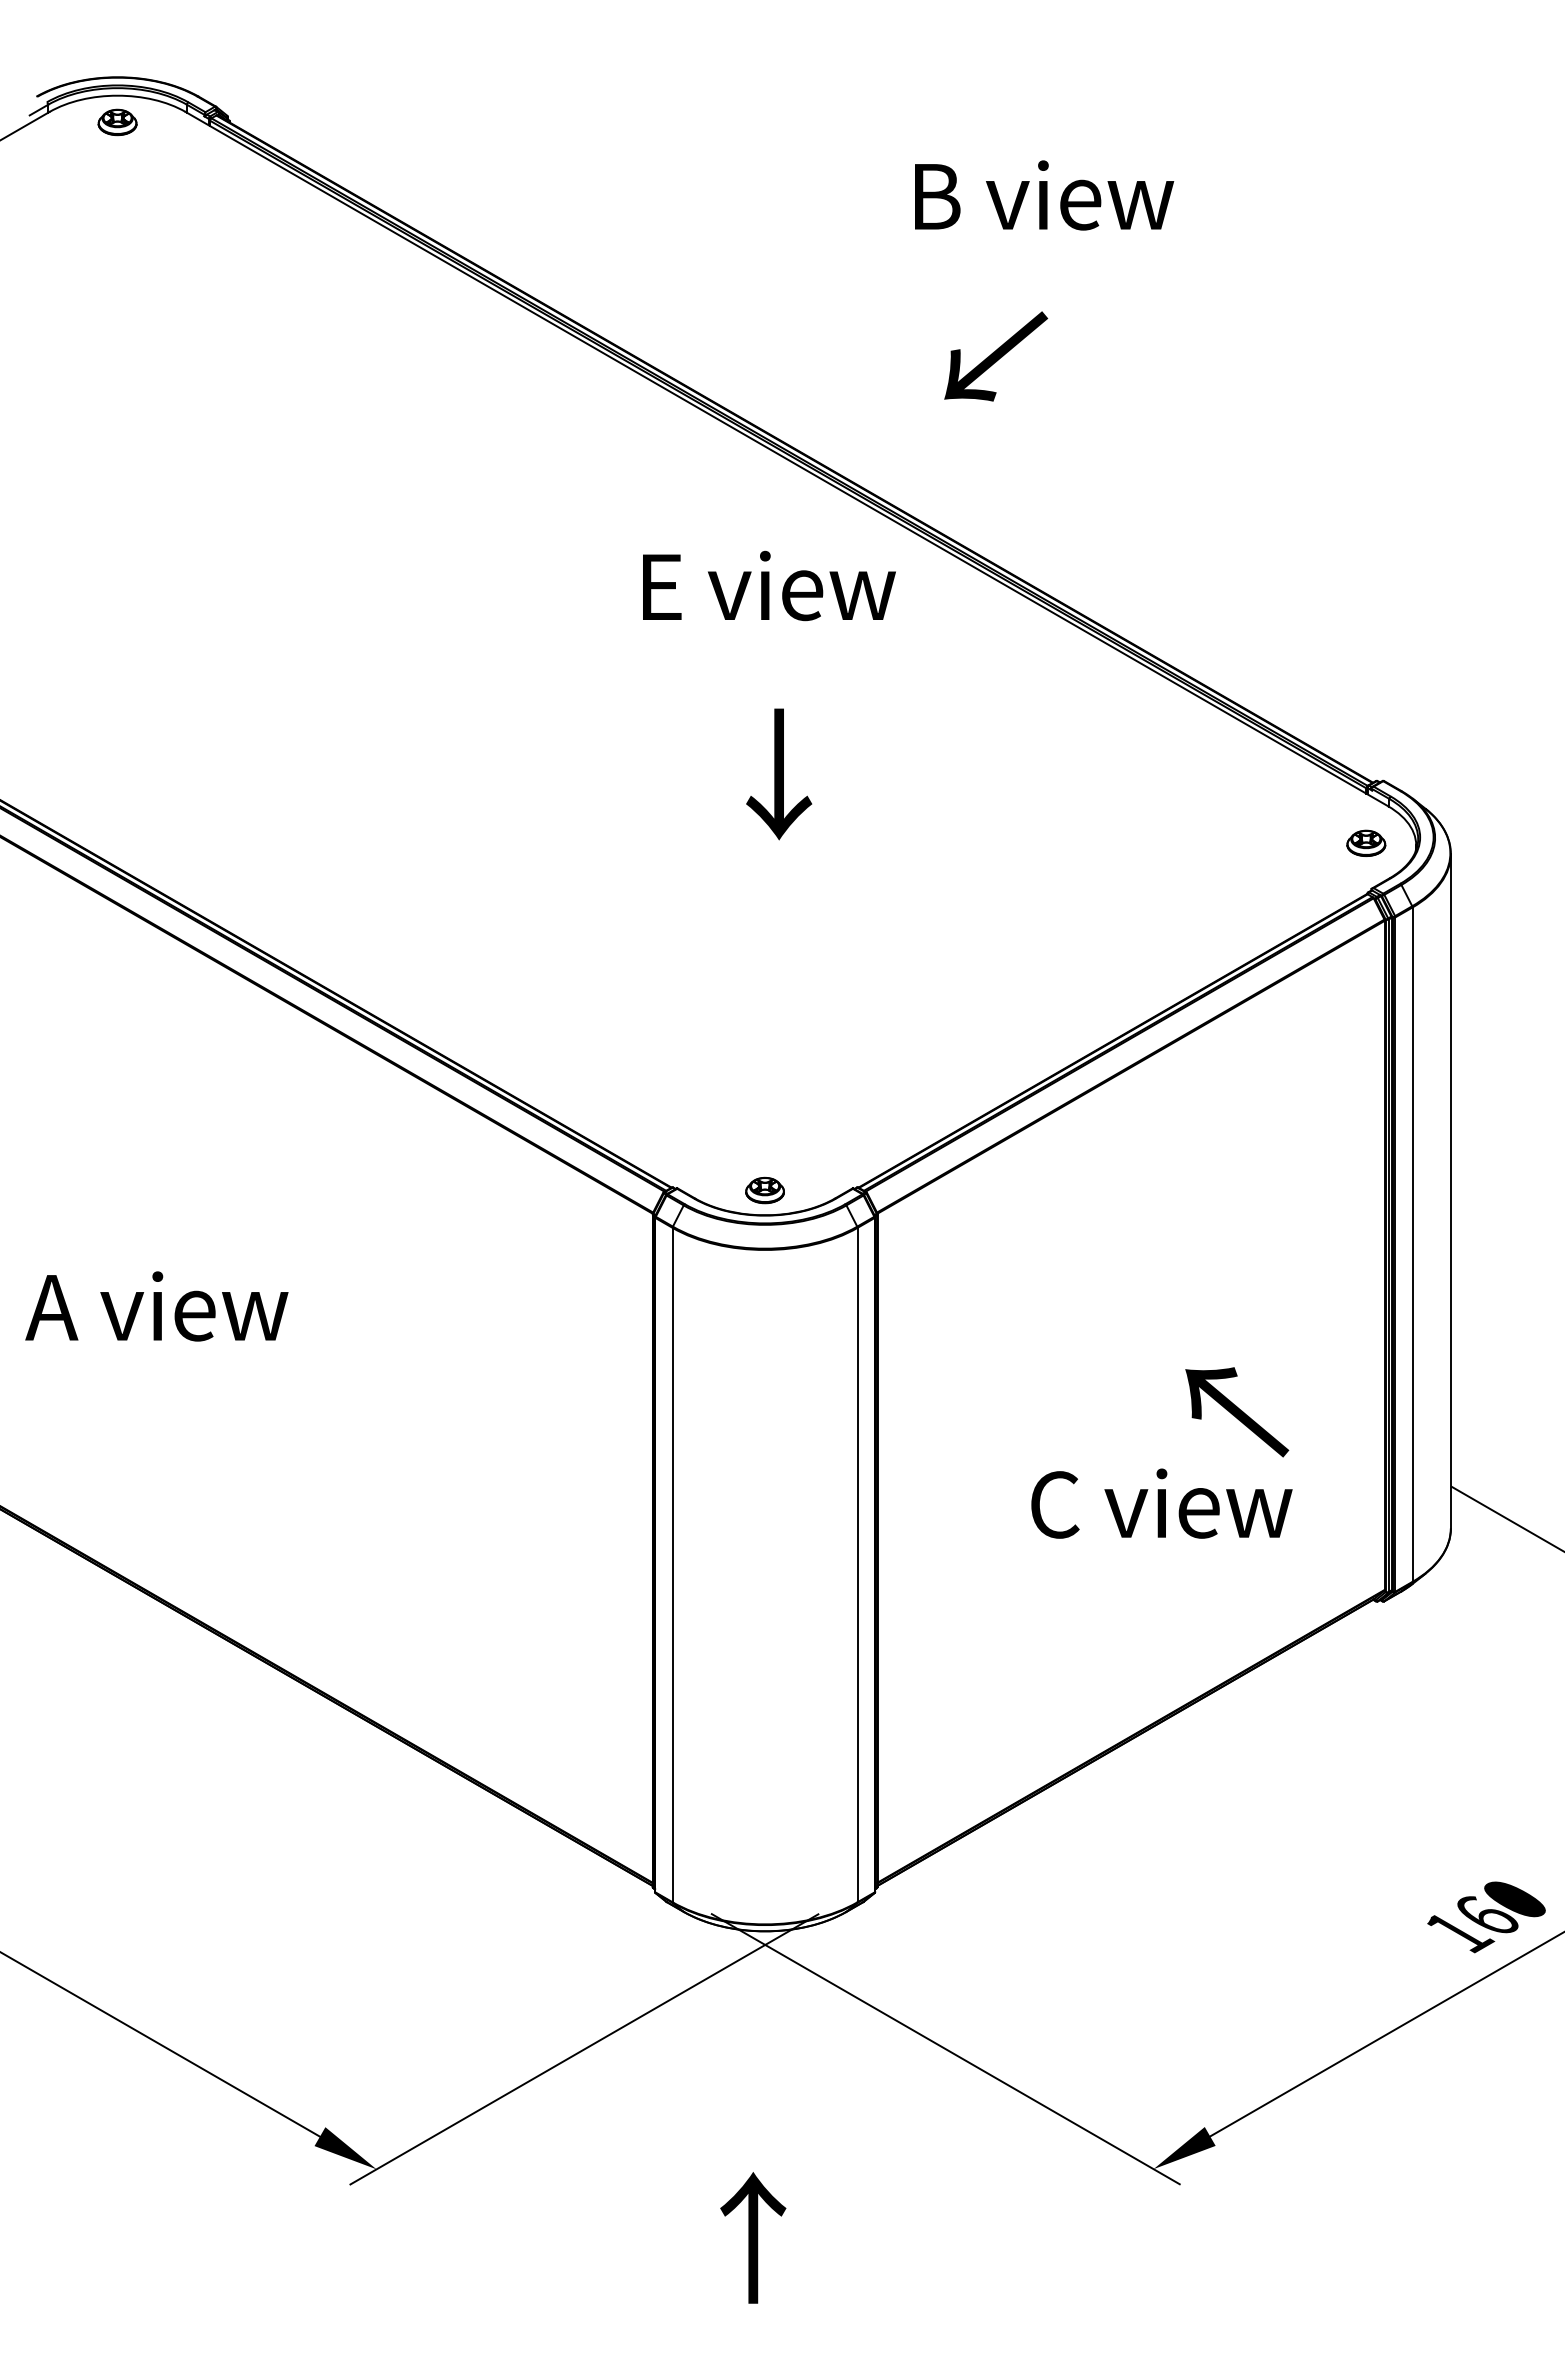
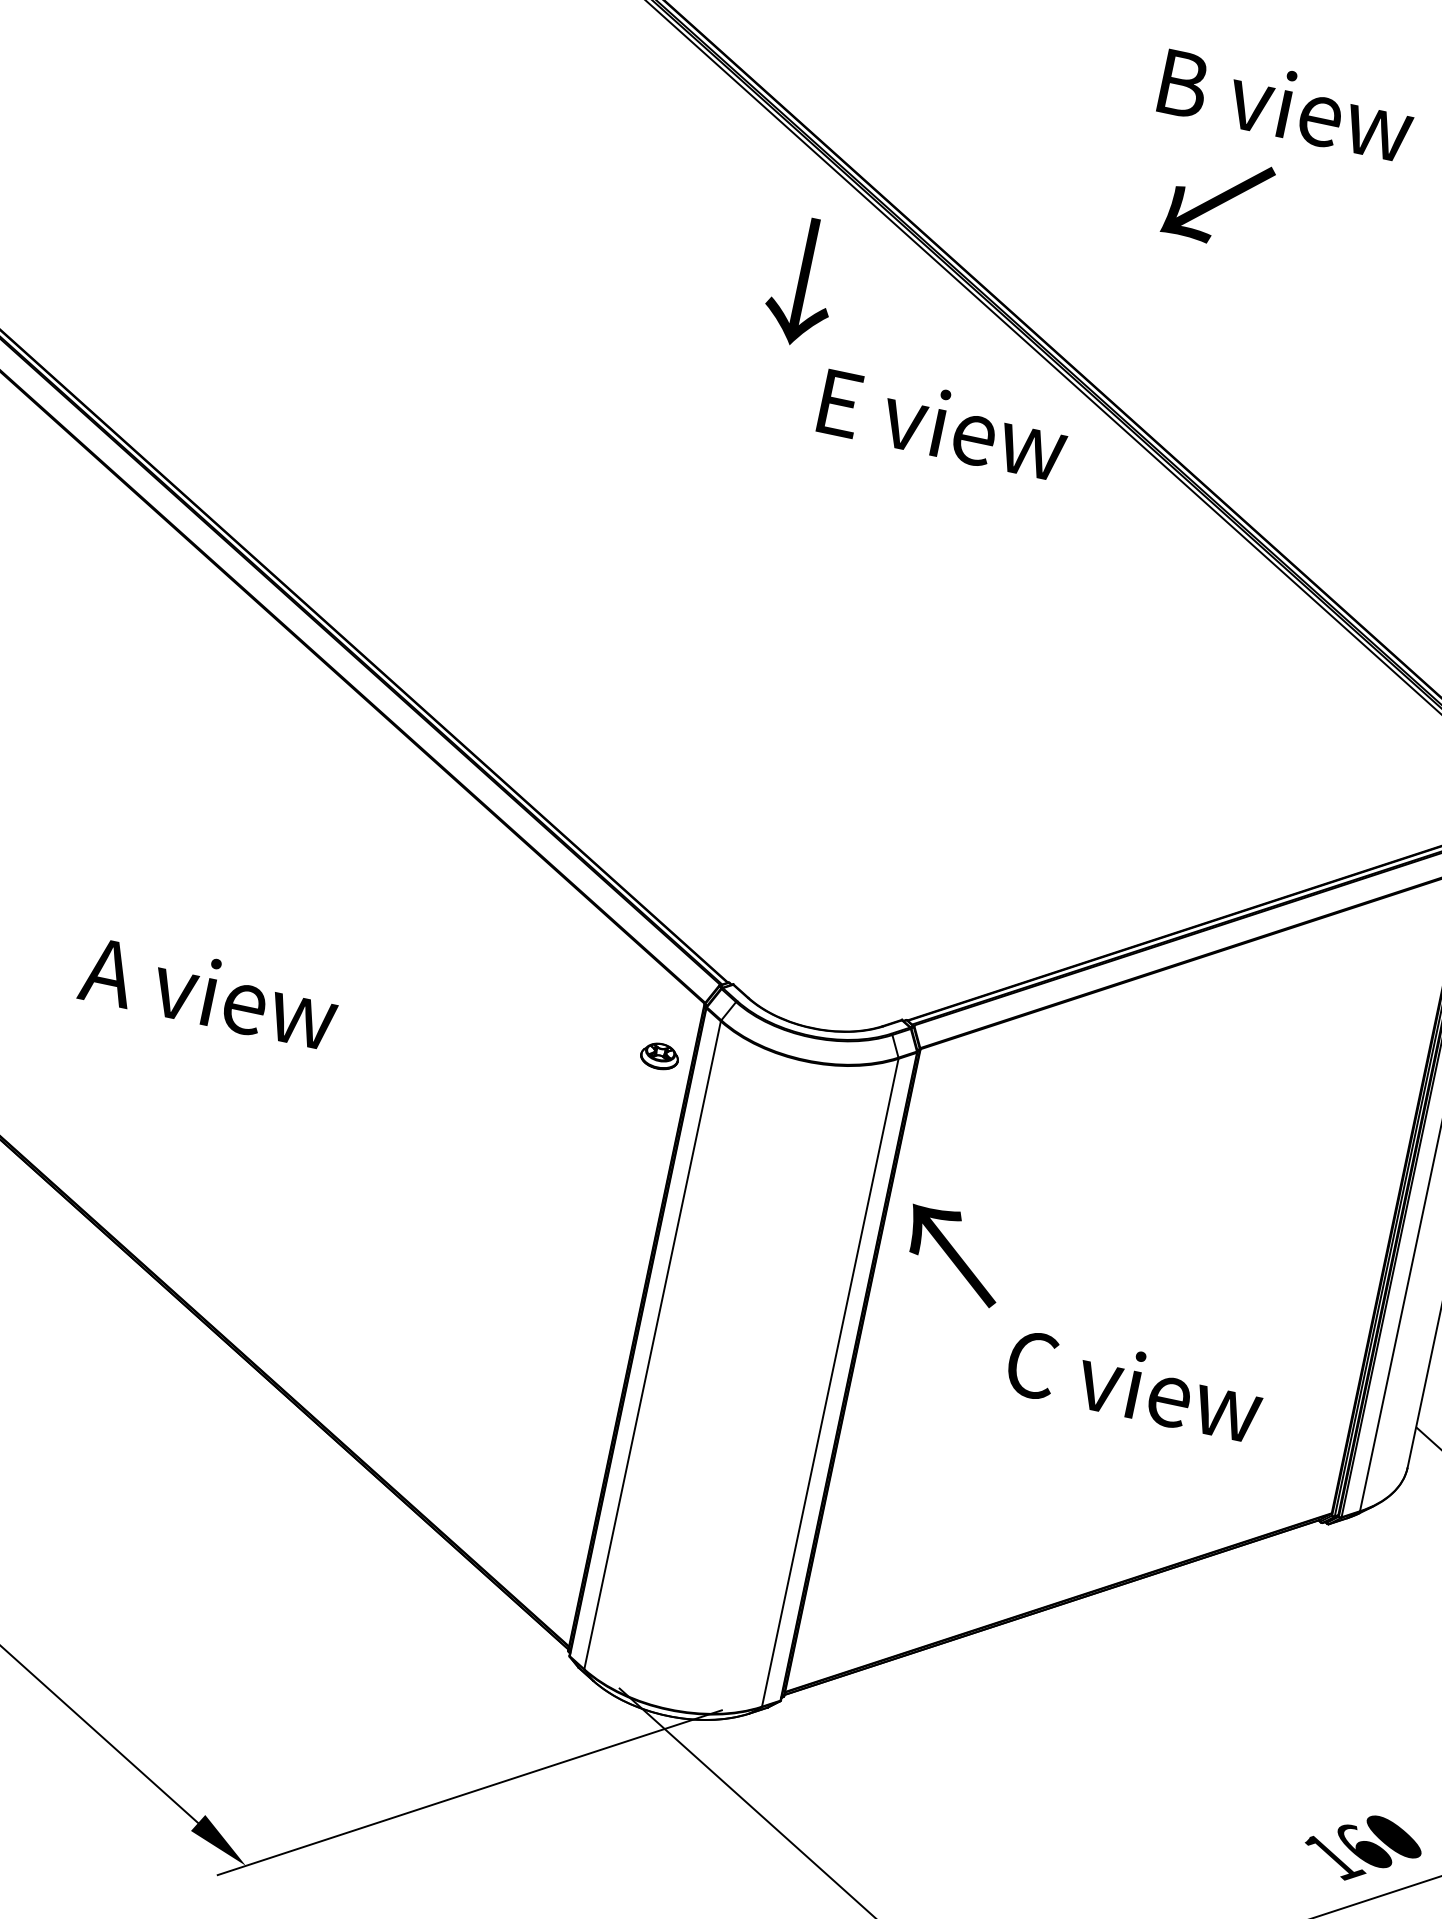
text: (996, 356) -> (1218, 200), moved
text: (779, 774) -> (803, 281), moved
part: (764, 1190) -> (659, 1056), moved
text: (1237, 1412) -> (954, 1255), moved

